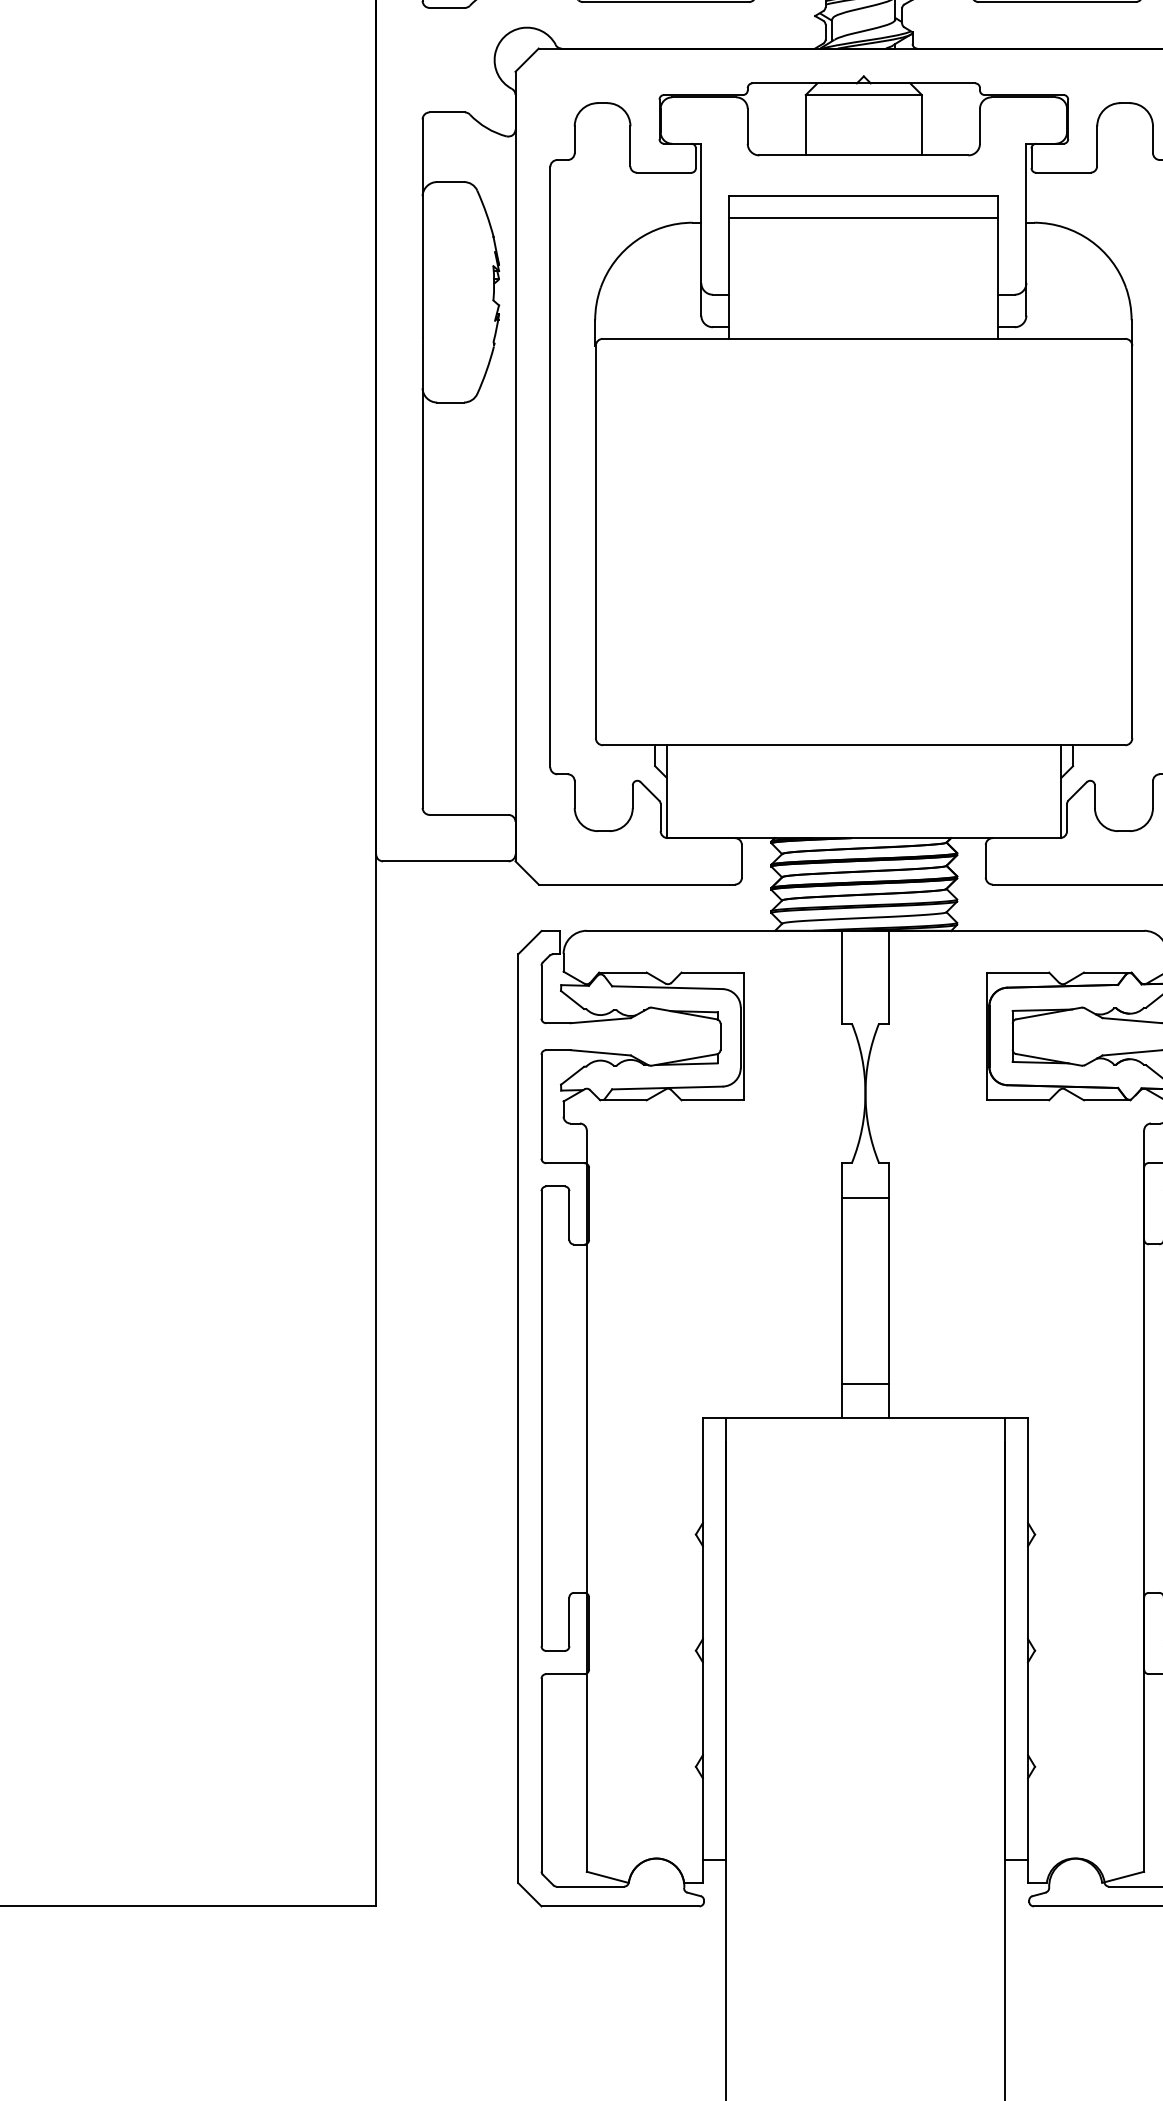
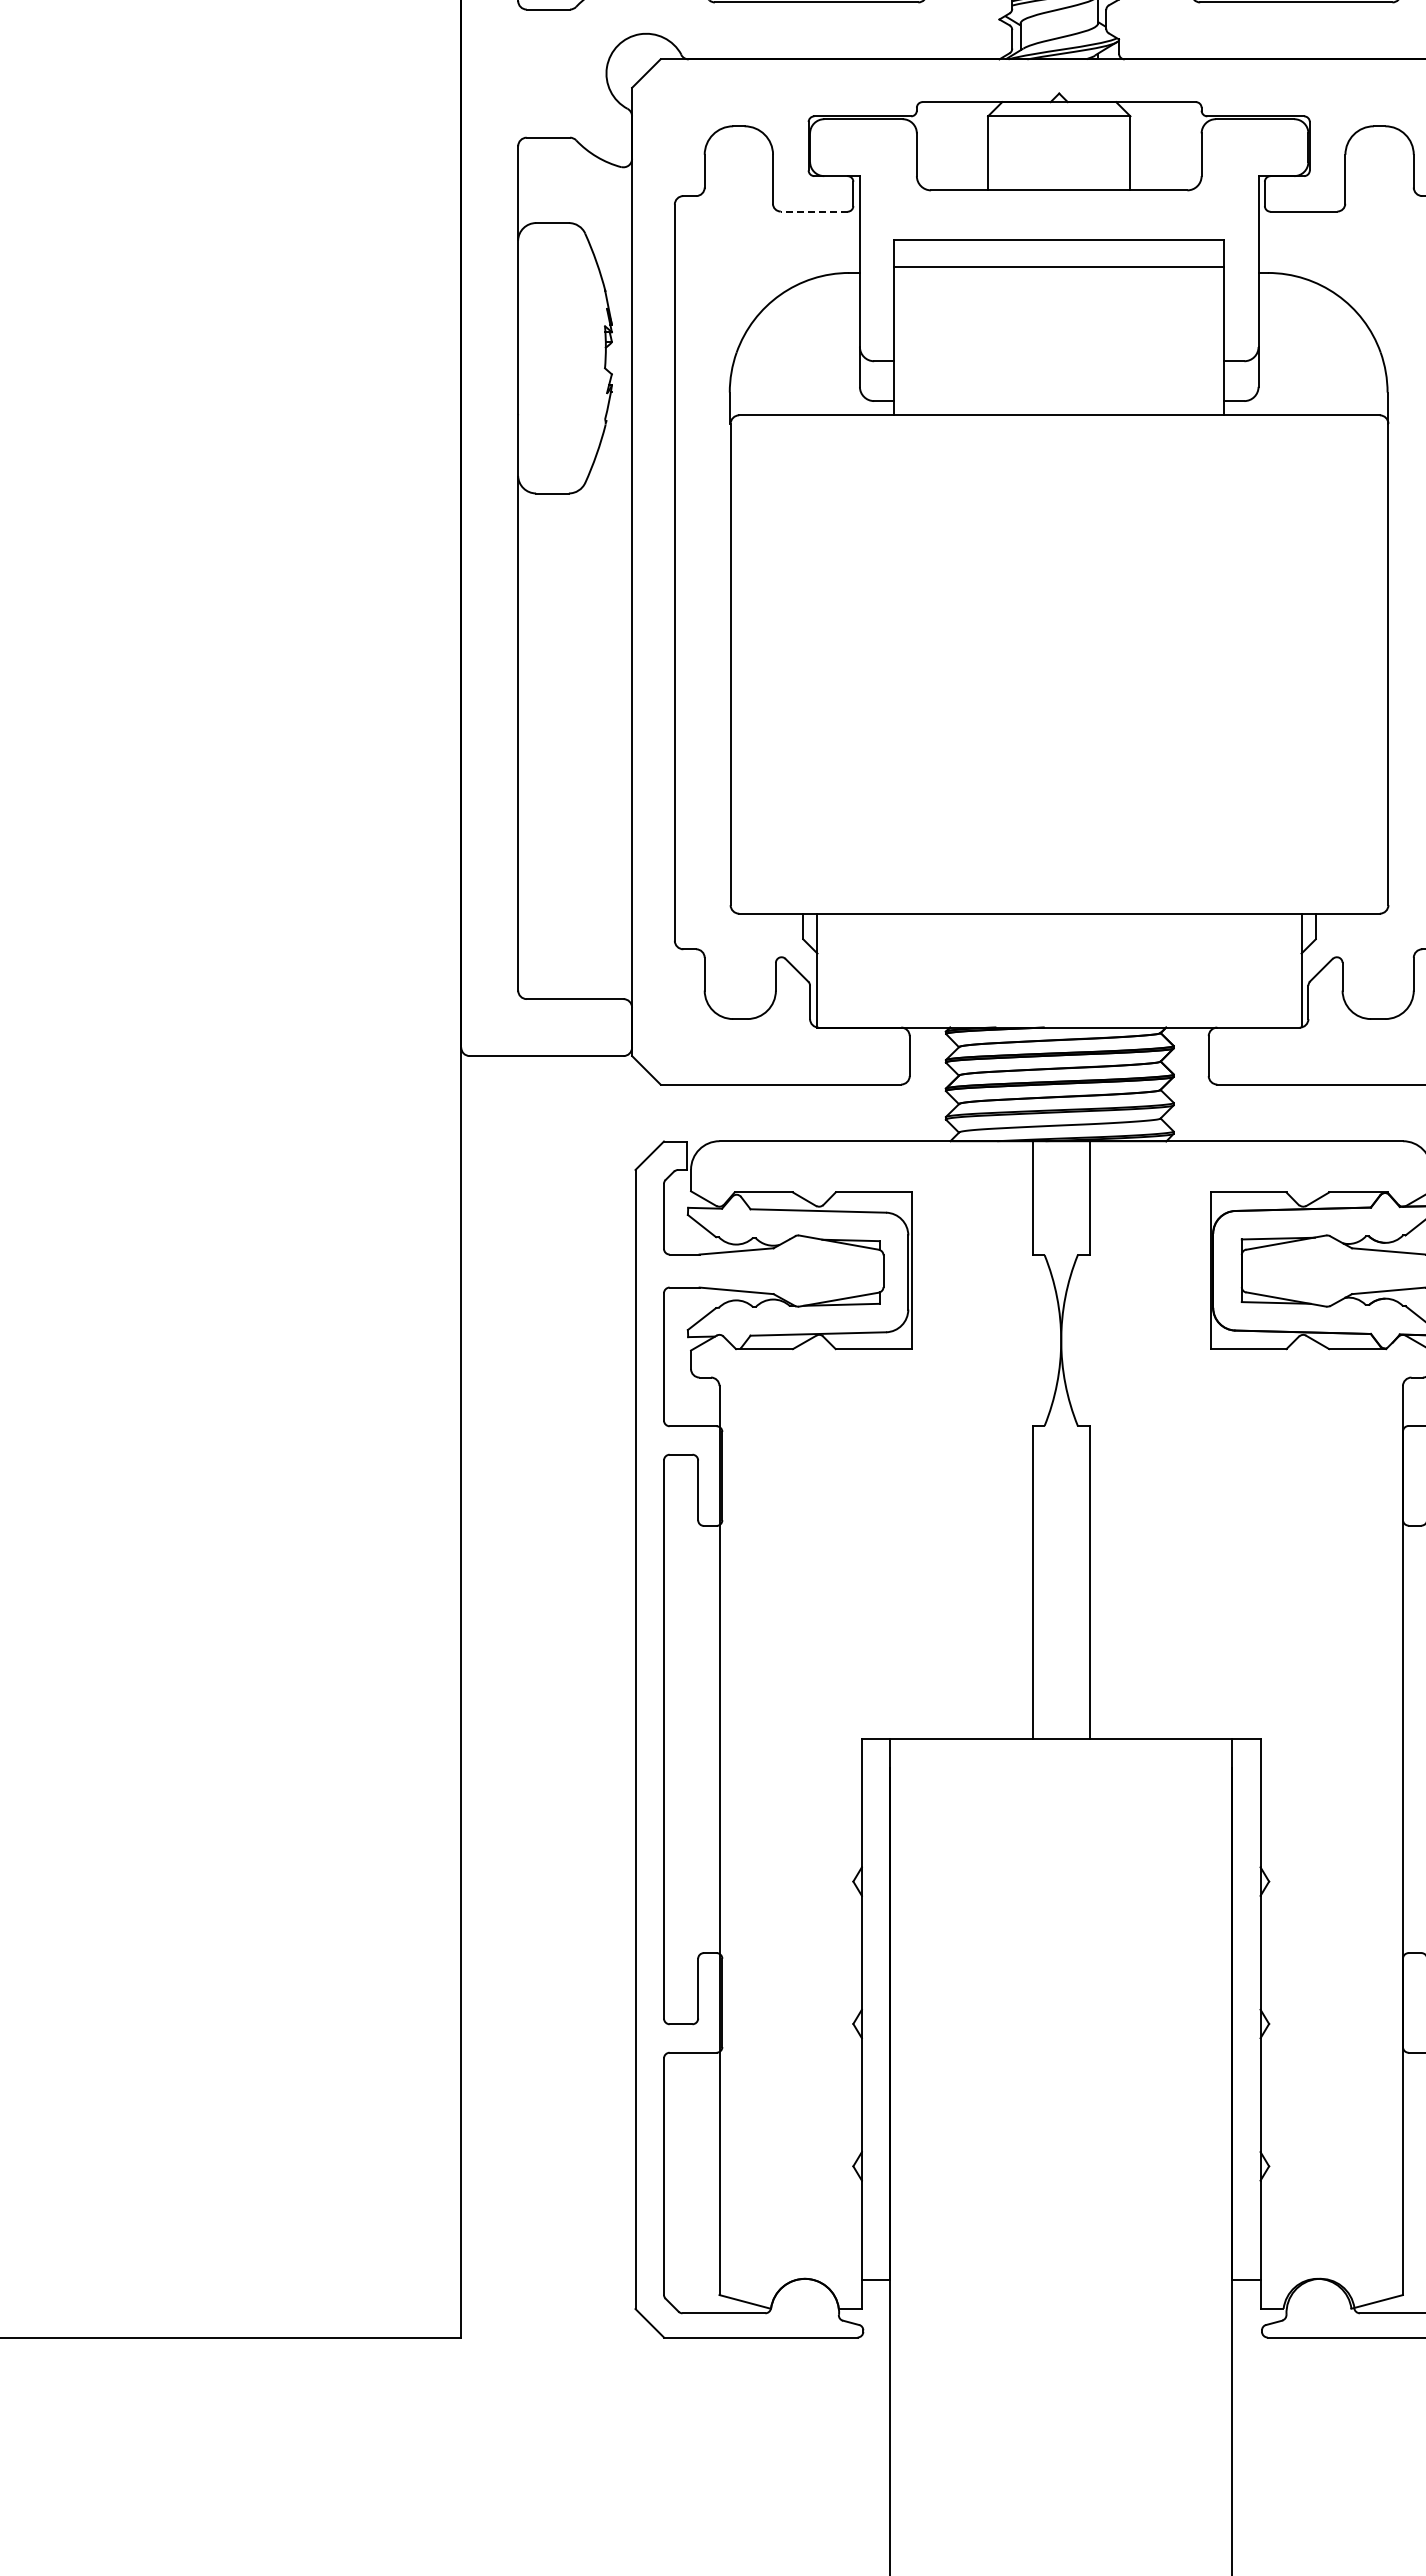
line: (663, 172) -> (813, 211), solid -> dashed
line: (864, 1197) -> (1060, 1468), removed
line: (864, 1383) -> (1060, 1696), removed

